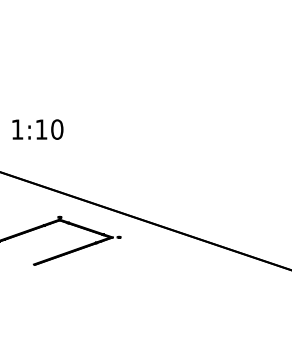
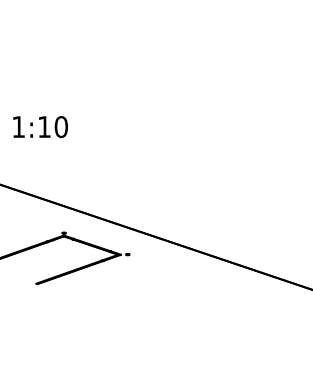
text: (37, 130) -> (40, 127), moved

